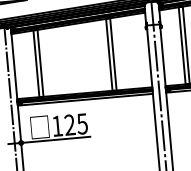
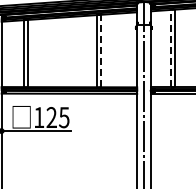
line: (182, 45) -> (170, 48), solid -> dashed
line: (113, 53) -> (101, 50), solid -> dashed

